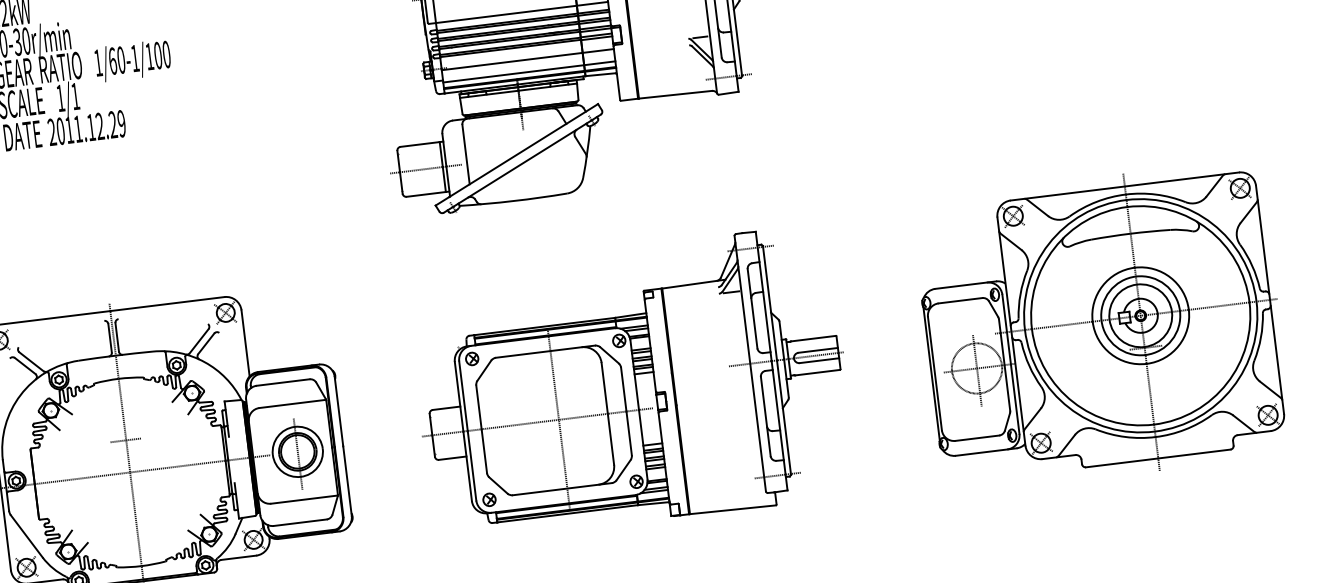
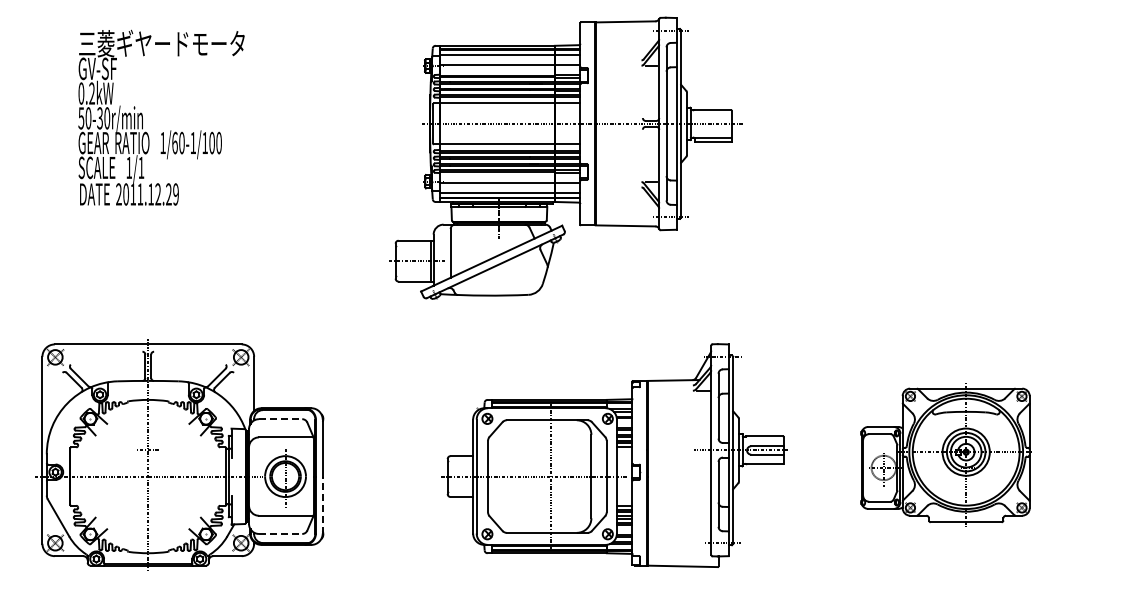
part: (1101, 325) -> (946, 454), size x0.6
line: (283, 382) -> (280, 419), solid -> dashed
part: (632, 384) -> (614, 455), moved
line: (347, 480) -> (322, 504), solid -> dashed
line: (300, 522) -> (280, 533), solid -> dashed

